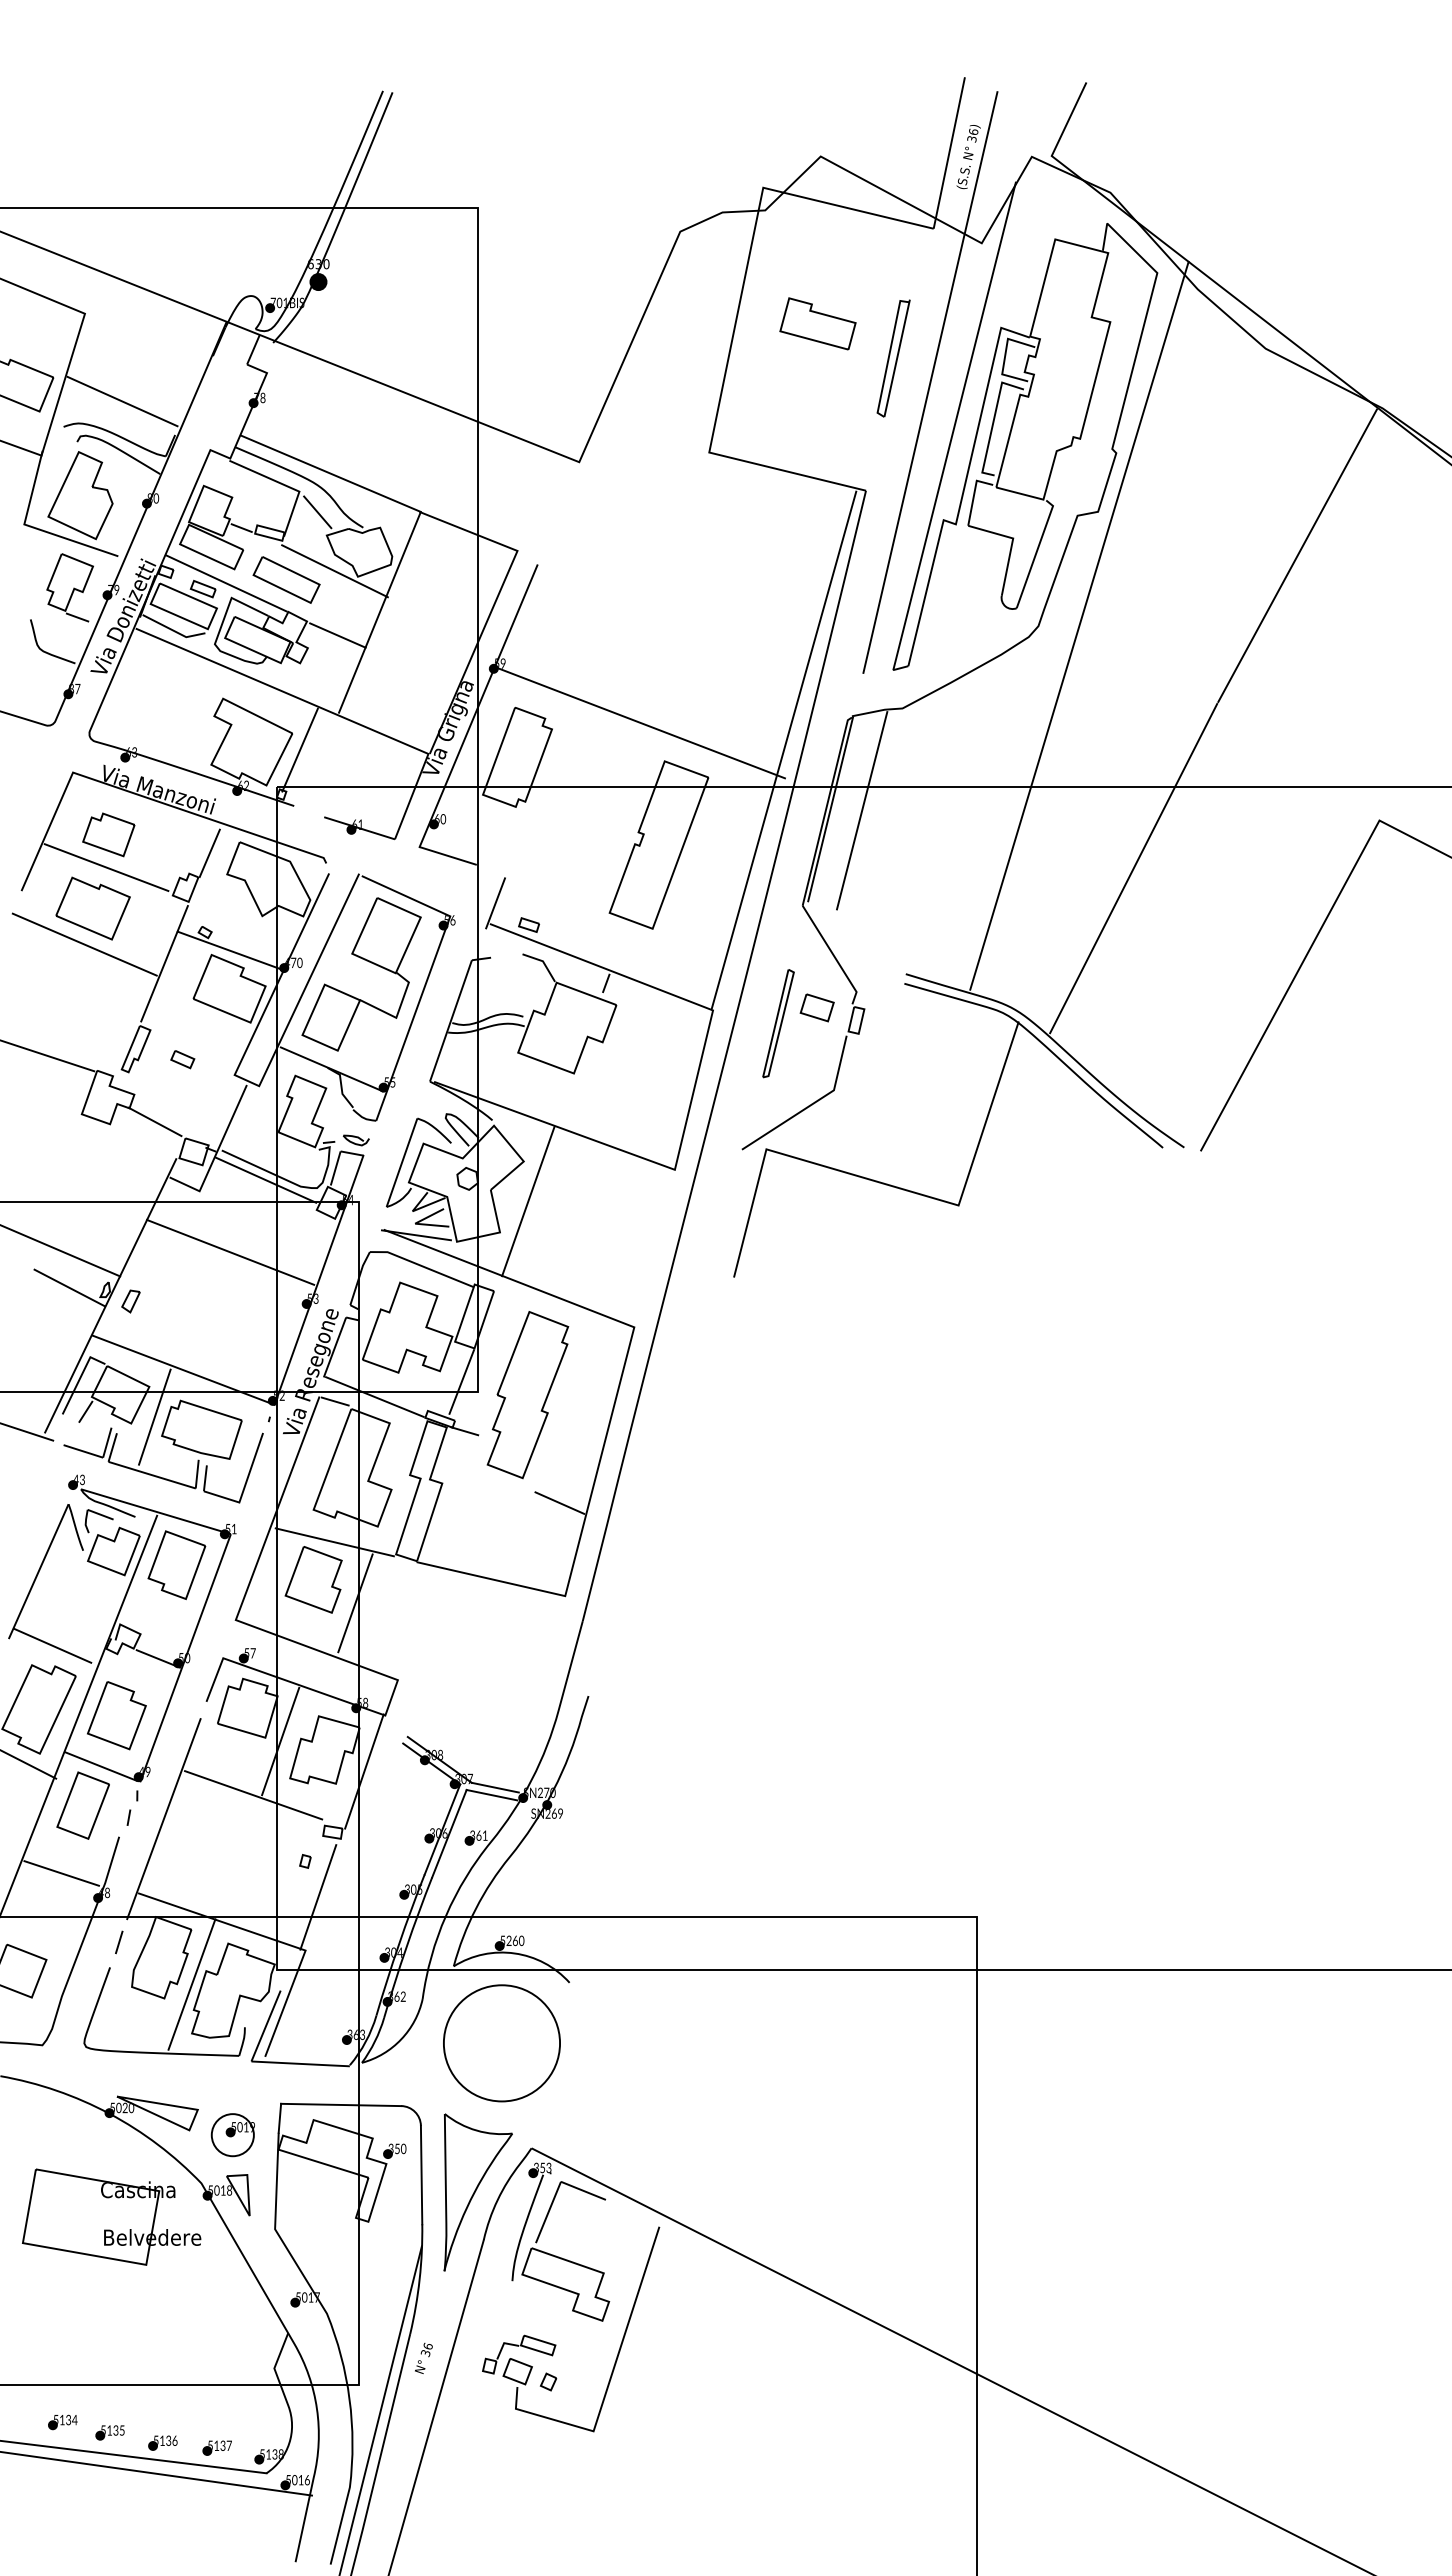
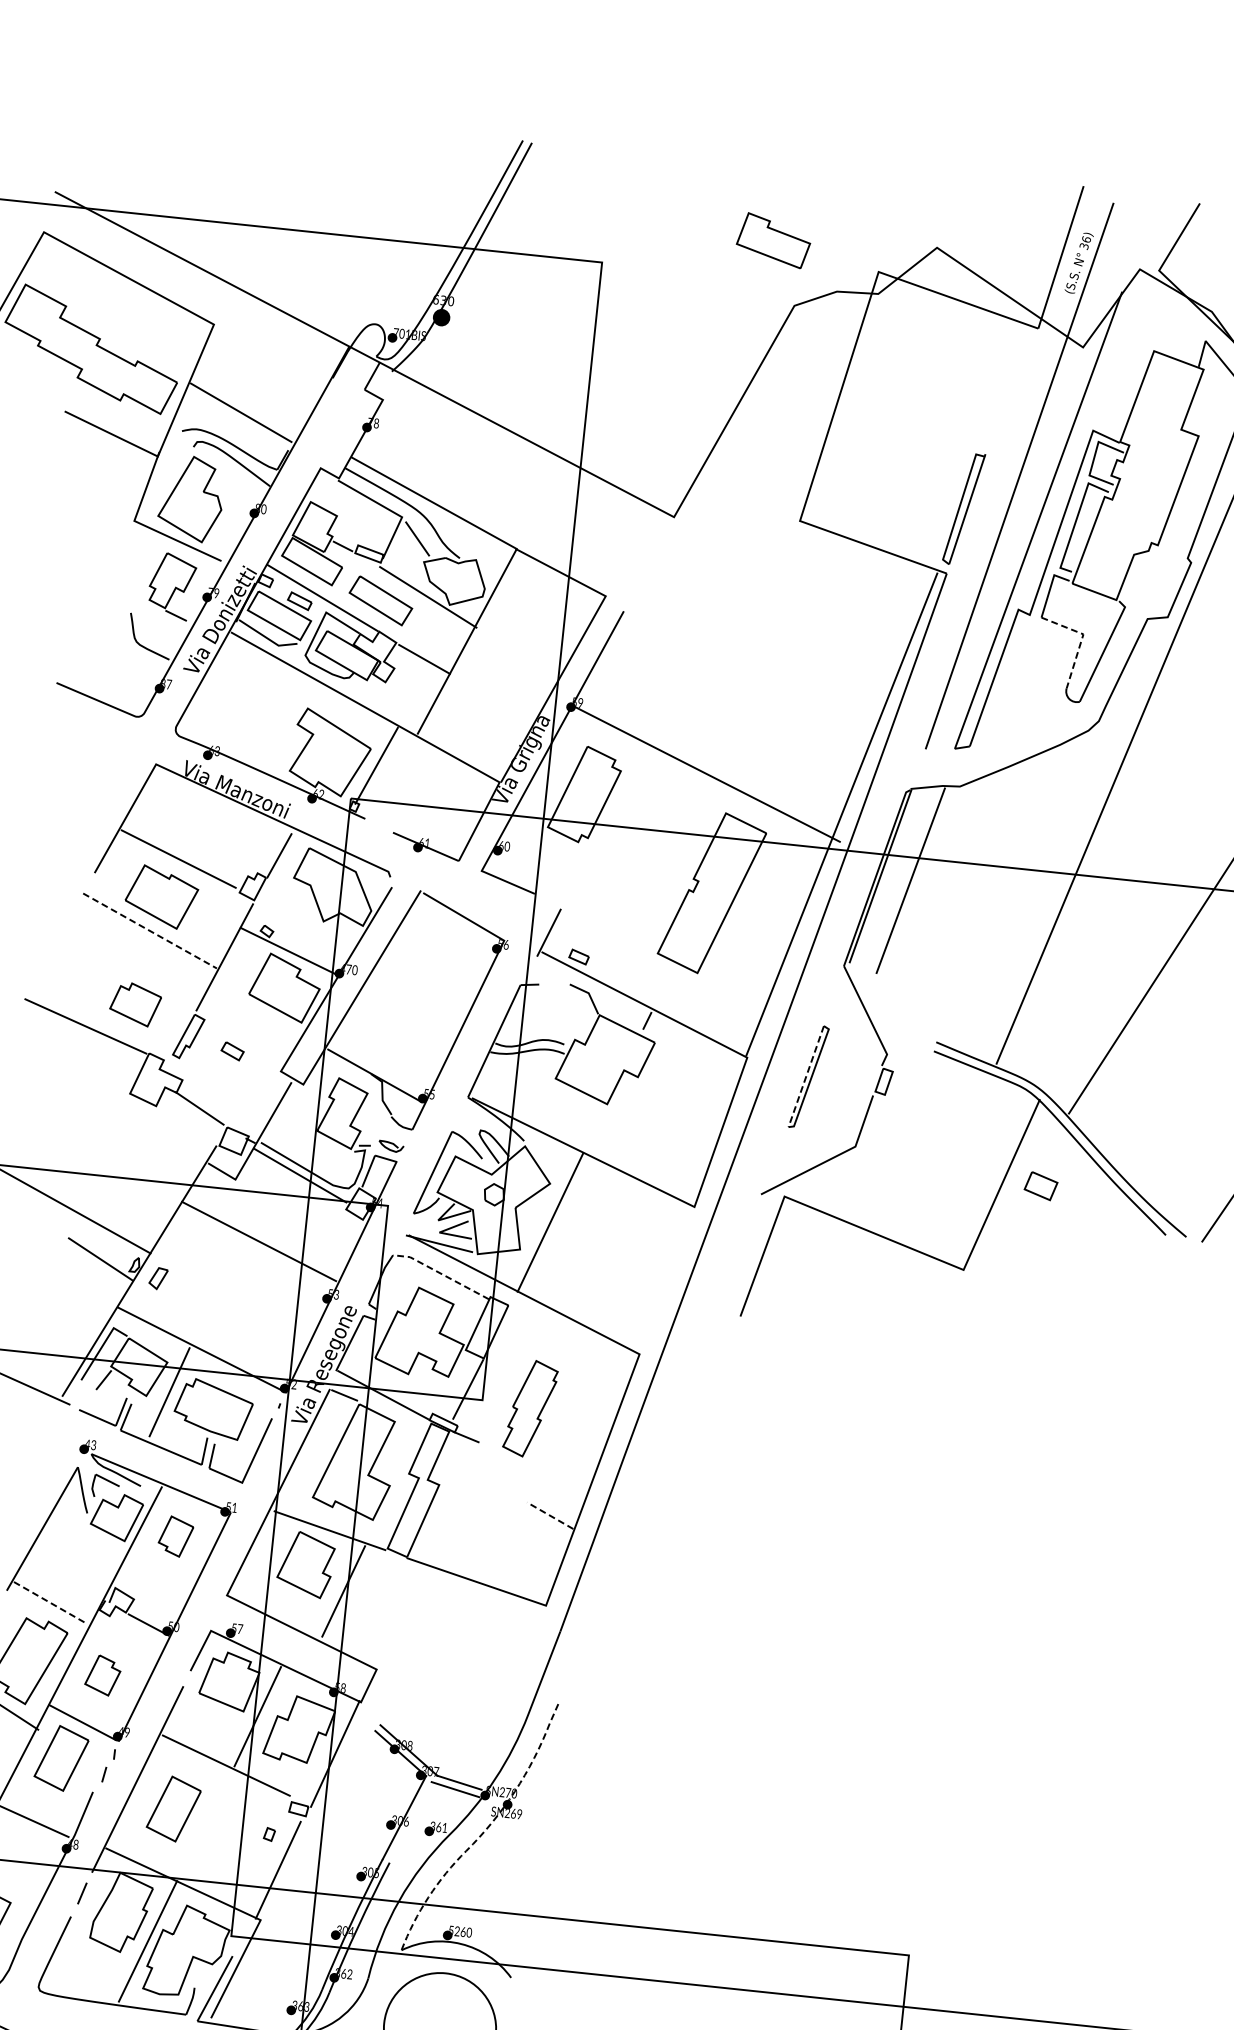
part: (817, 323) -> (773, 240), moved
part: (893, 358) -> (963, 509), moved
line: (1012, 544) -> (1082, 640), solid -> dashed
part: (108, 834) -> (135, 1004), moved
line: (85, 944) -> (150, 930), solid -> dashed
part: (366, 961) -> (419, 975), removed
part: (816, 1007) -> (1040, 1185), moved
line: (775, 1024) -> (805, 1077), solid -> dashed
line: (421, 1266) -> (441, 1274), solid -> dashed
part: (527, 1395) -> (530, 1409), size x0.6
line: (559, 1503) -> (549, 1516), solid -> dashed
part: (176, 1564) -> (175, 1536), size x0.6
line: (52, 1645) -> (48, 1601), solid -> dashed
part: (116, 1715) -> (102, 1675), size x0.6
line: (449, 1833) -> (410, 1822), removed
line: (525, 1836) -> (483, 1832), solid -> dashed
part: (203, 1845) -> (173, 1808), added

